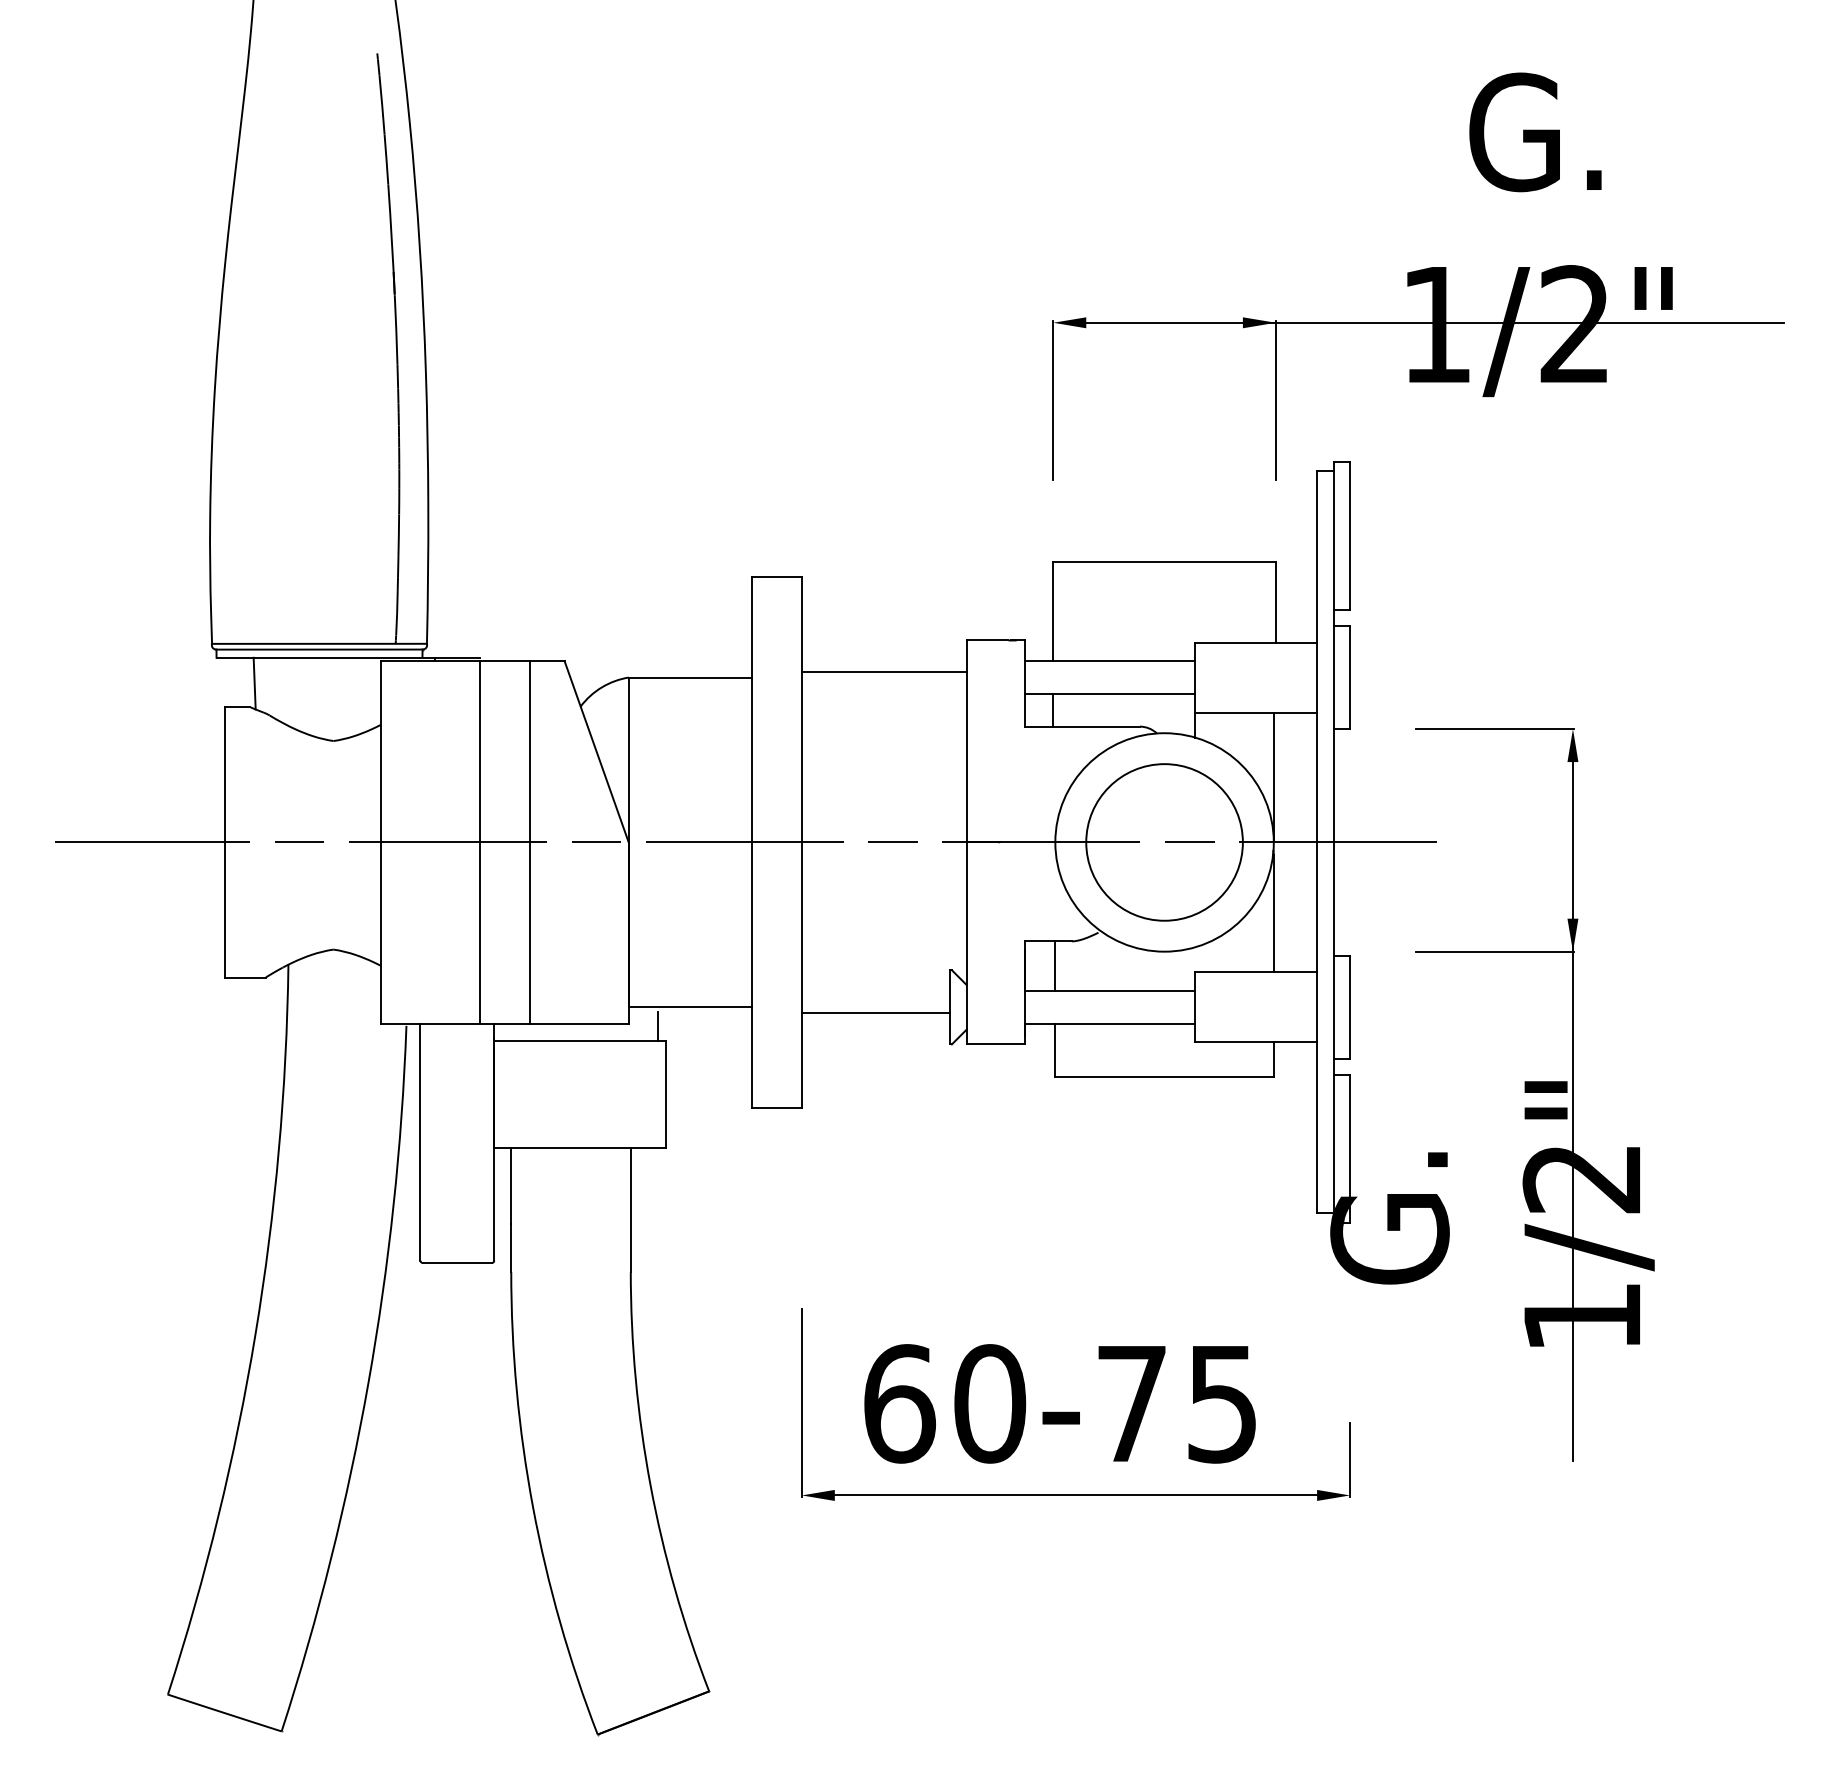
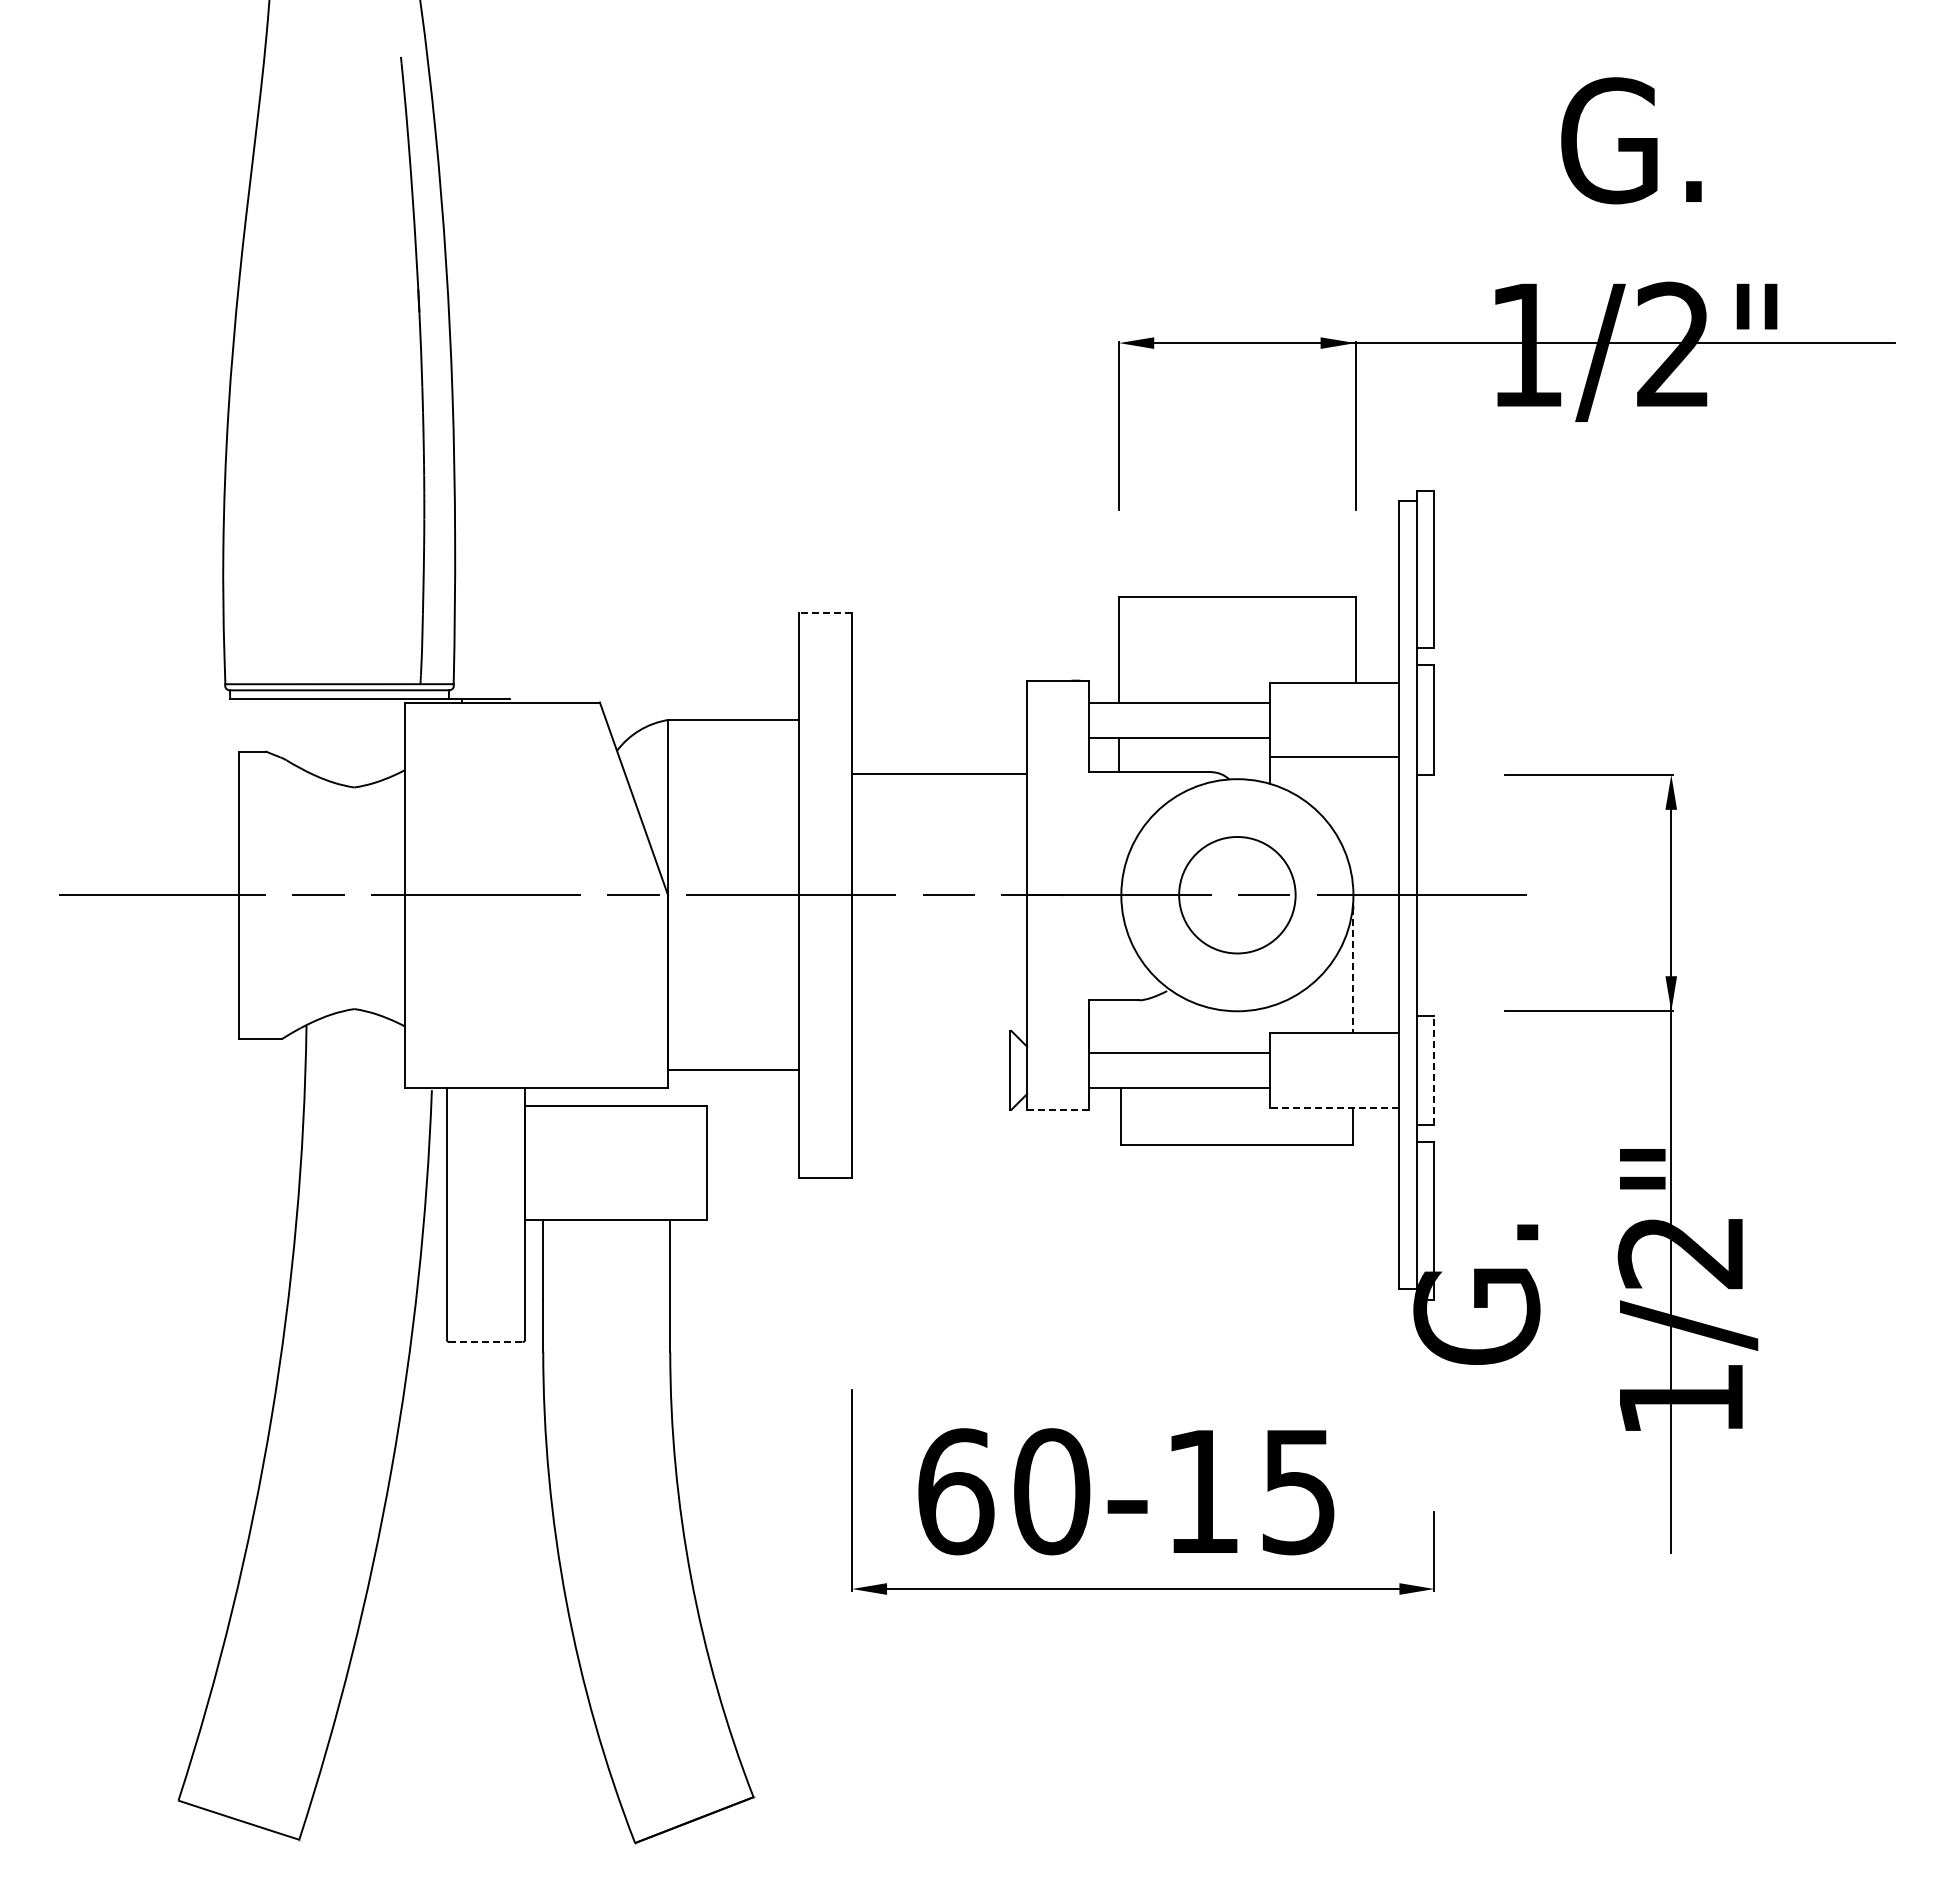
line: (776, 576) -> (825, 612), solid -> dashed
line: (884, 672) -> (939, 774), moved
line: (254, 683) -> (270, 726), removed
line: (1273, 777) -> (1353, 826), removed
line: (480, 841) -> (510, 894), removed
line: (529, 841) -> (562, 894), removed
circle: (1164, 842) -> (1237, 895), size x0.7
line: (1273, 914) -> (1353, 971), solid -> dashed
line: (1055, 966) -> (1121, 1026), removed
line: (1350, 1007) -> (1434, 1070), solid -> dashed
line: (875, 1013) -> (930, 1076), removed
line: (657, 1026) -> (698, 1090), removed
line: (1255, 1042) -> (1334, 1107), solid -> dashed
line: (996, 1044) -> (1058, 1109), solid -> dashed
line: (456, 1263) -> (485, 1342), solid -> dashed
text: (1131, 1403) -> (1202, 1491), 60-75 -> 60-15

